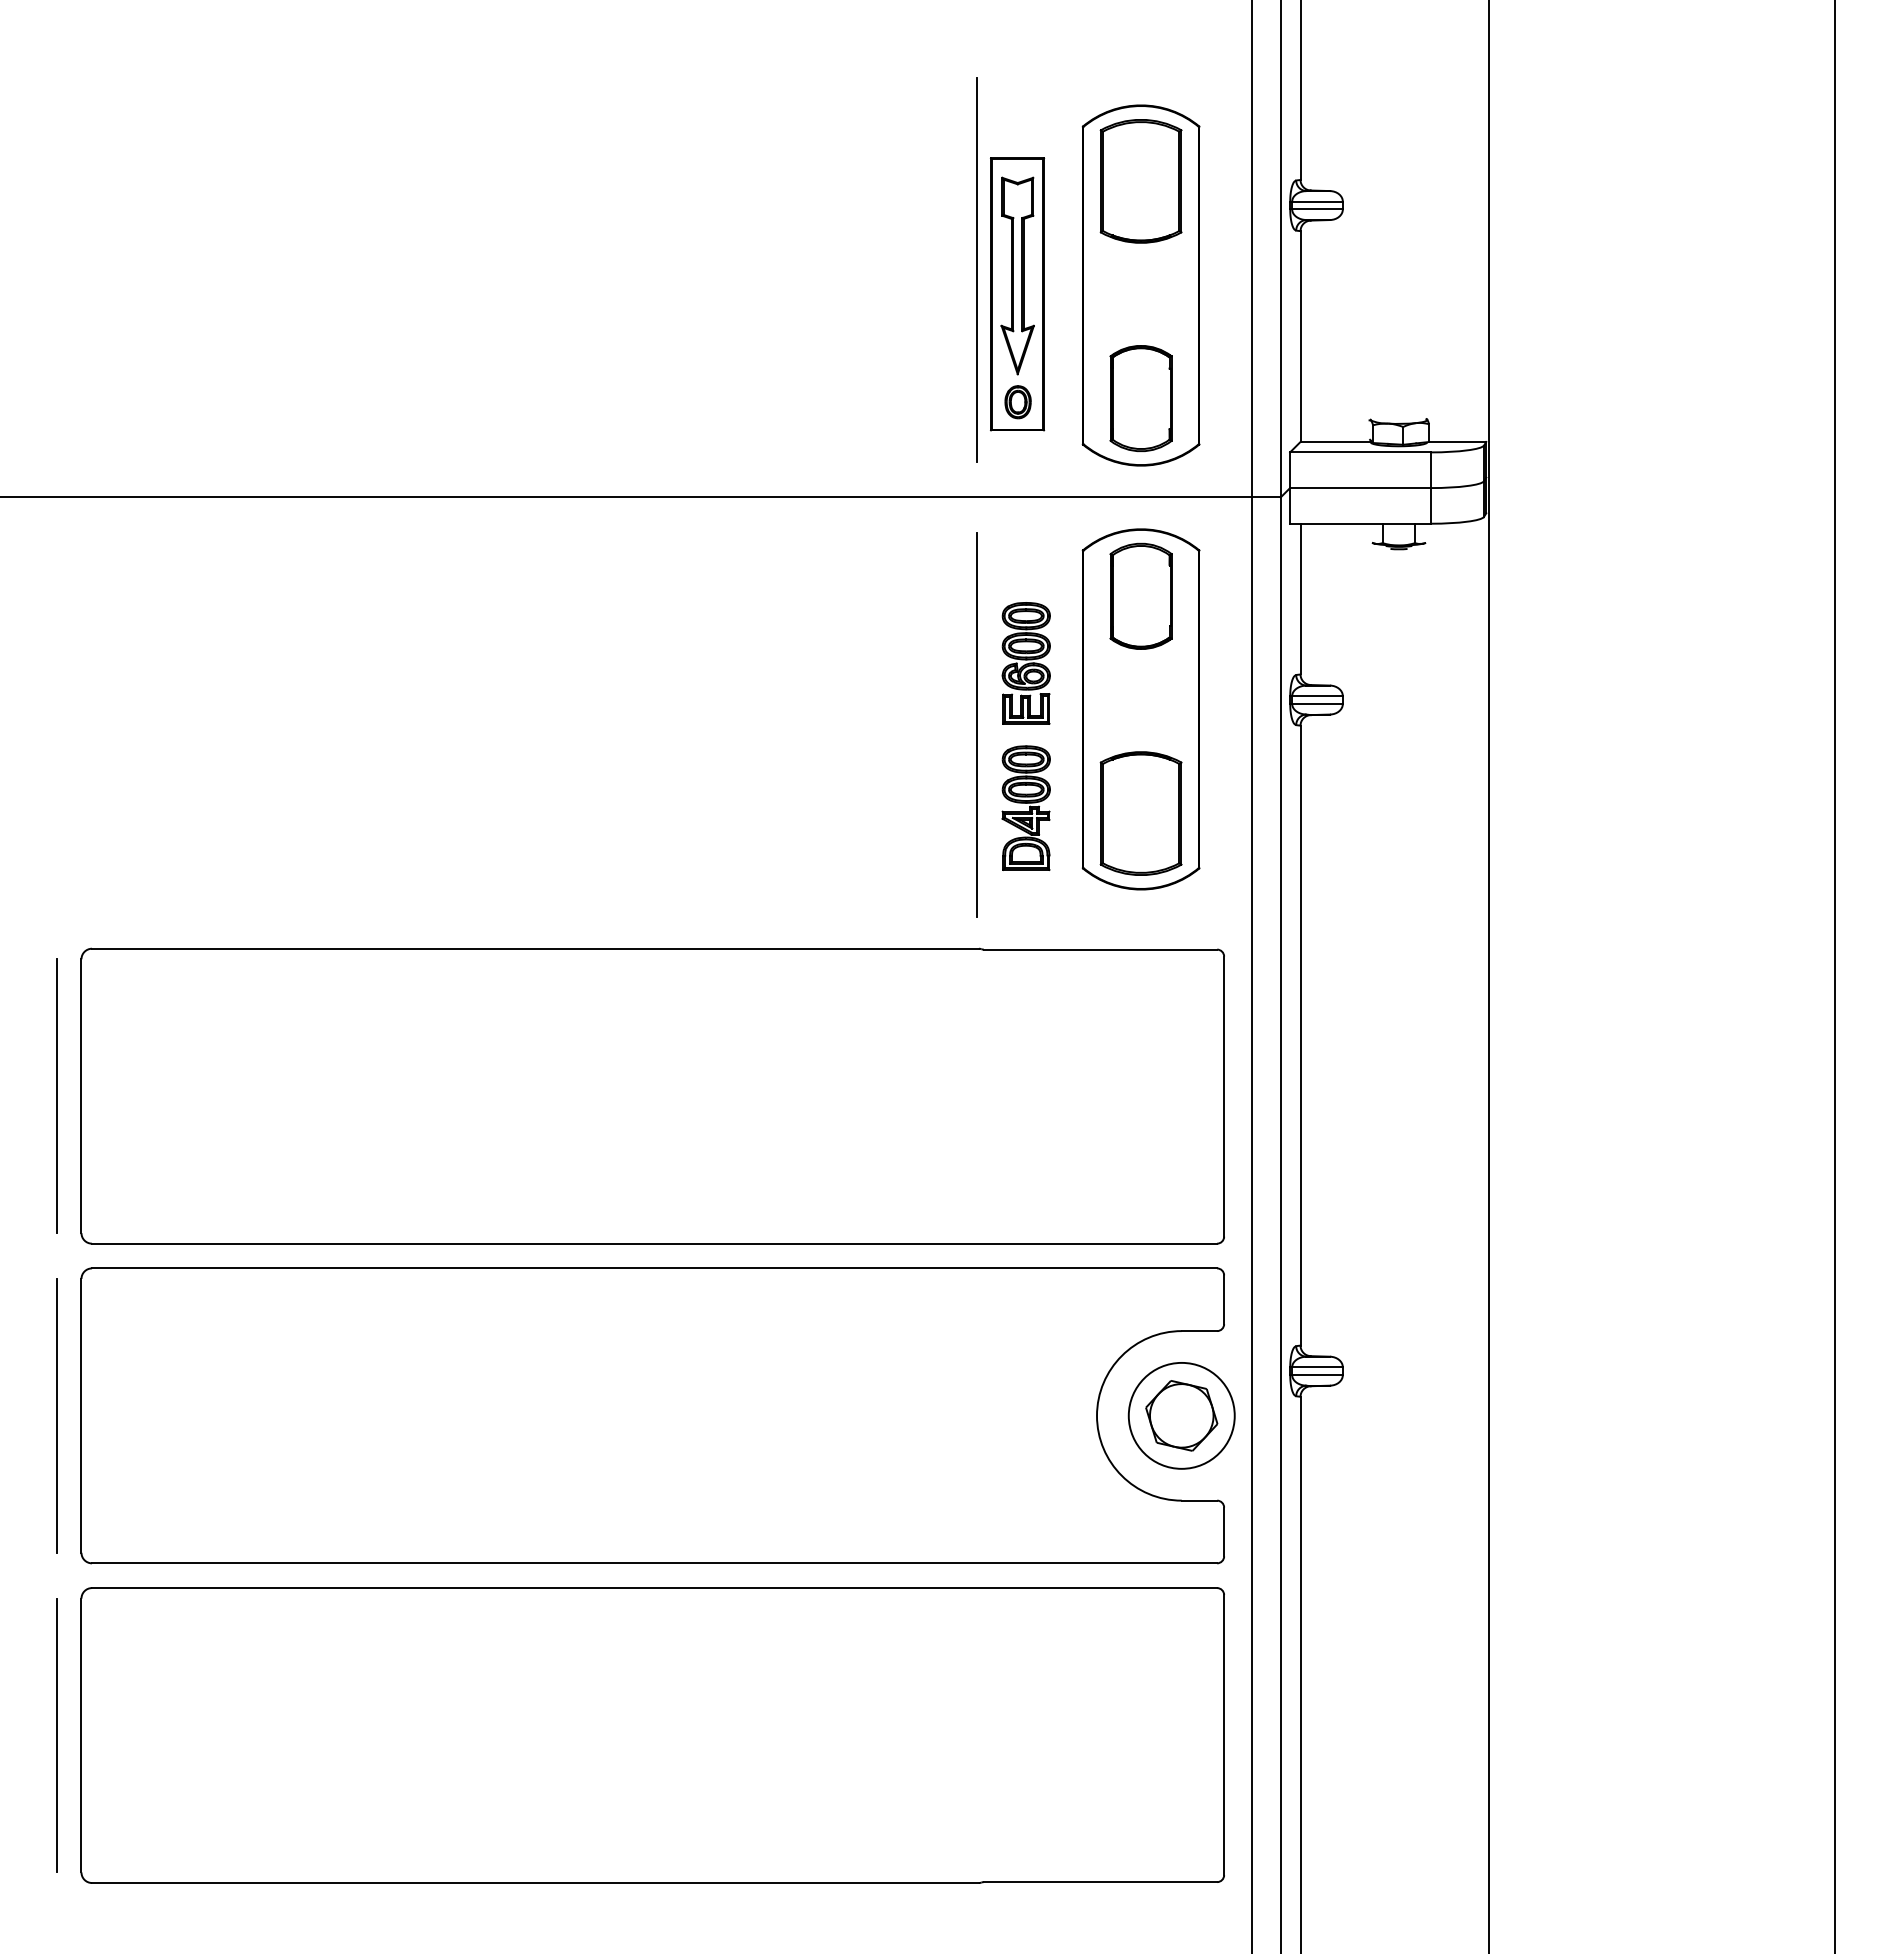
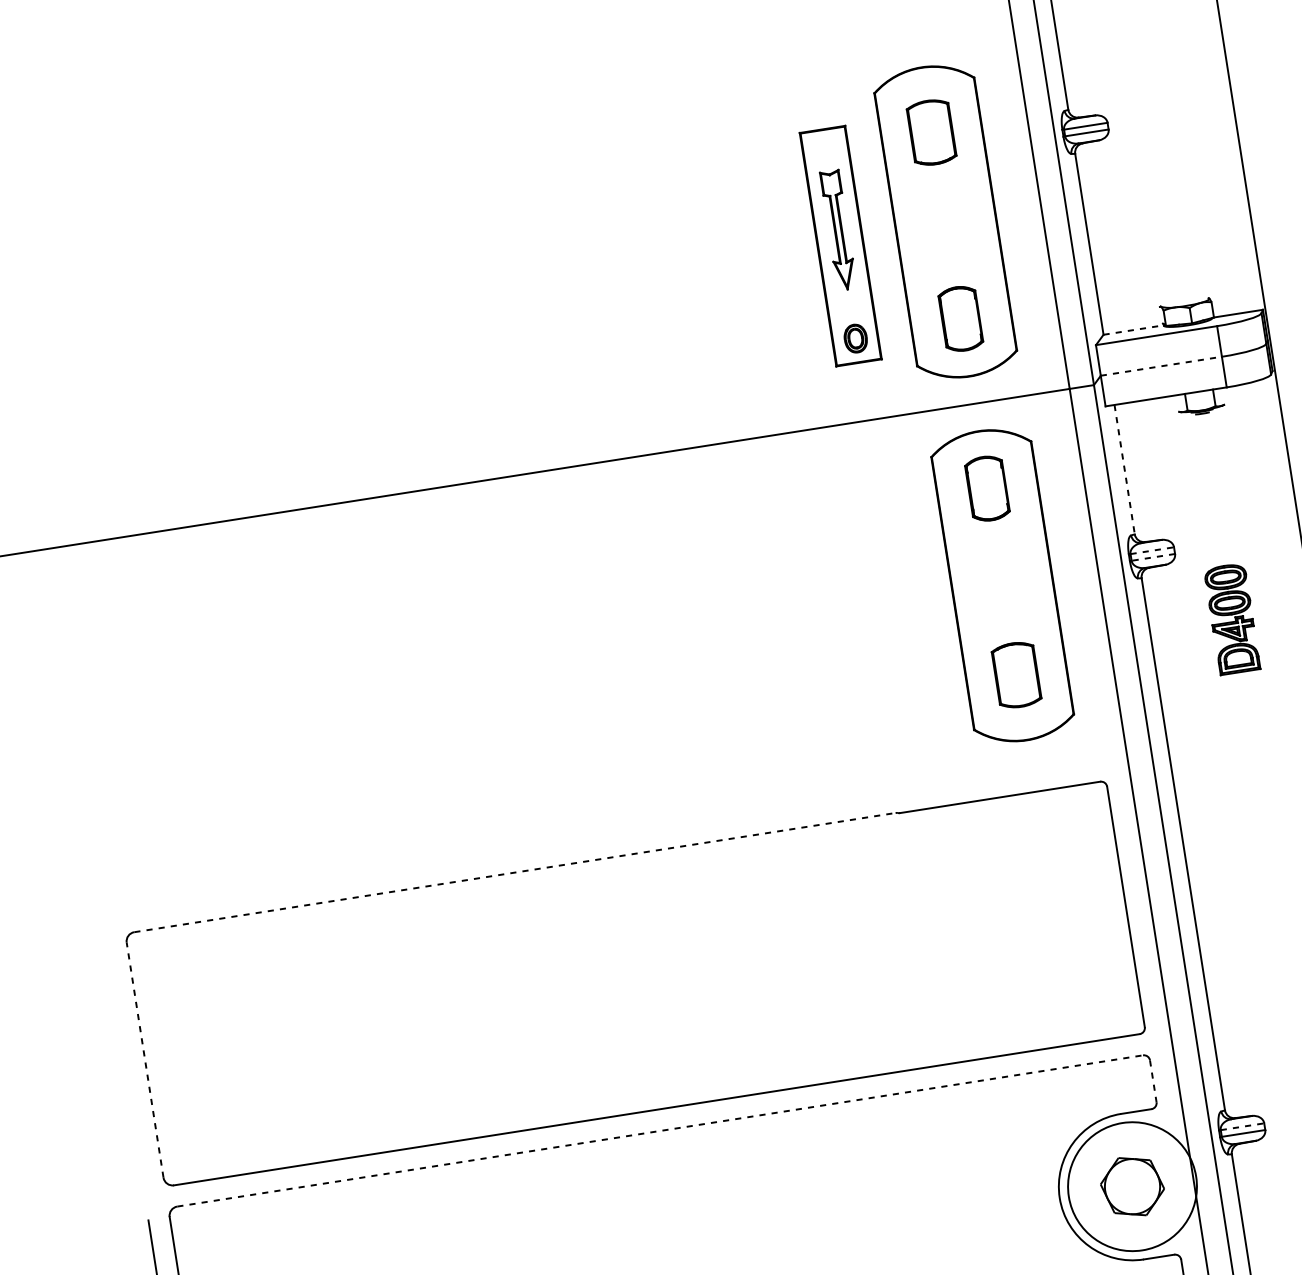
part: (1140, 181) -> (931, 132), size x0.6
line: (976, 269) -> (802, 230), removed
part: (1017, 275) -> (838, 229), size x0.7
part: (1140, 398) -> (960, 318), size x0.7
line: (1336, 441) -> (1134, 329), solid -> dashed
line: (1360, 488) -> (1161, 366), solid -> dashed
part: (1140, 595) -> (986, 488), size x0.7
line: (1300, 599) -> (1124, 470), solid -> dashed
part: (1025, 663) -> (897, 561), removed
line: (1318, 696) -> (1153, 550), solid -> dashed
line: (1317, 703) -> (1153, 556), solid -> dashed
line: (976, 724) -> (863, 620), removed
part: (1025, 807) -> (1231, 618), moved
part: (1140, 813) -> (1016, 675), size x0.6
line: (535, 948) -> (514, 872), solid -> dashed
line: (56, 1096) -> (123, 1063), removed
line: (81, 1096) -> (145, 1060), solid -> dashed
line: (654, 1268) -> (660, 1131), solid -> dashed
line: (1224, 1300) -> (1153, 1081), solid -> dashed
line: (1318, 1367) -> (1243, 1126), solid -> dashed
circle: (1181, 1415) -> (1132, 1186), size x1.4

